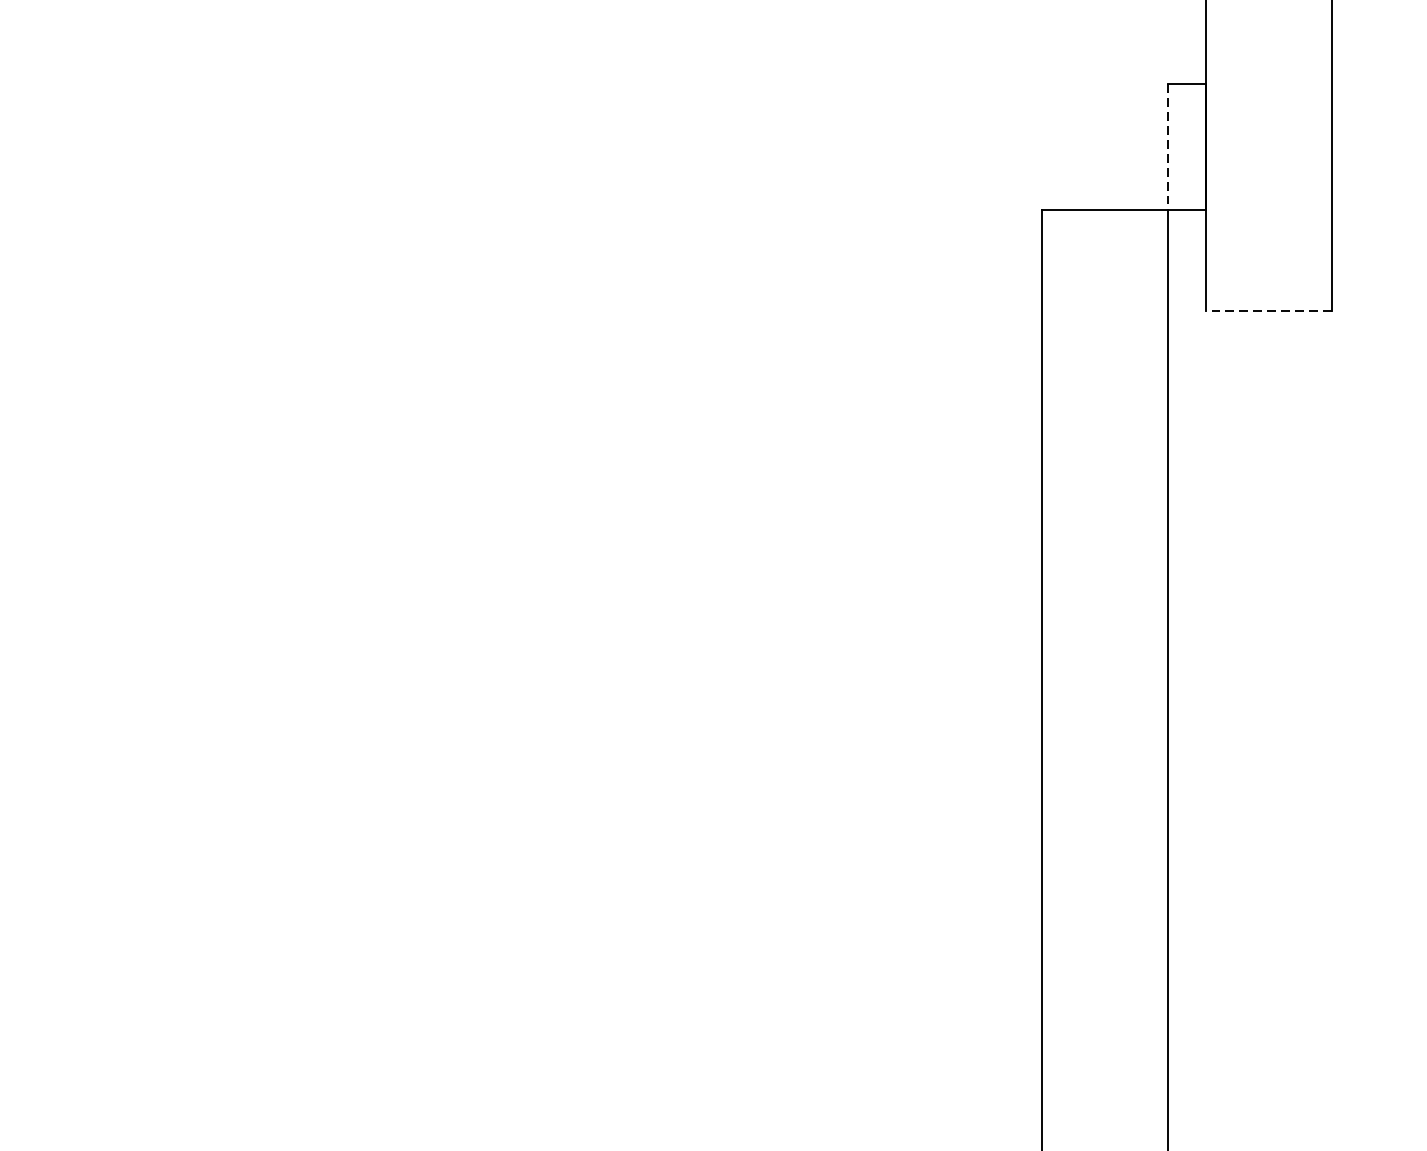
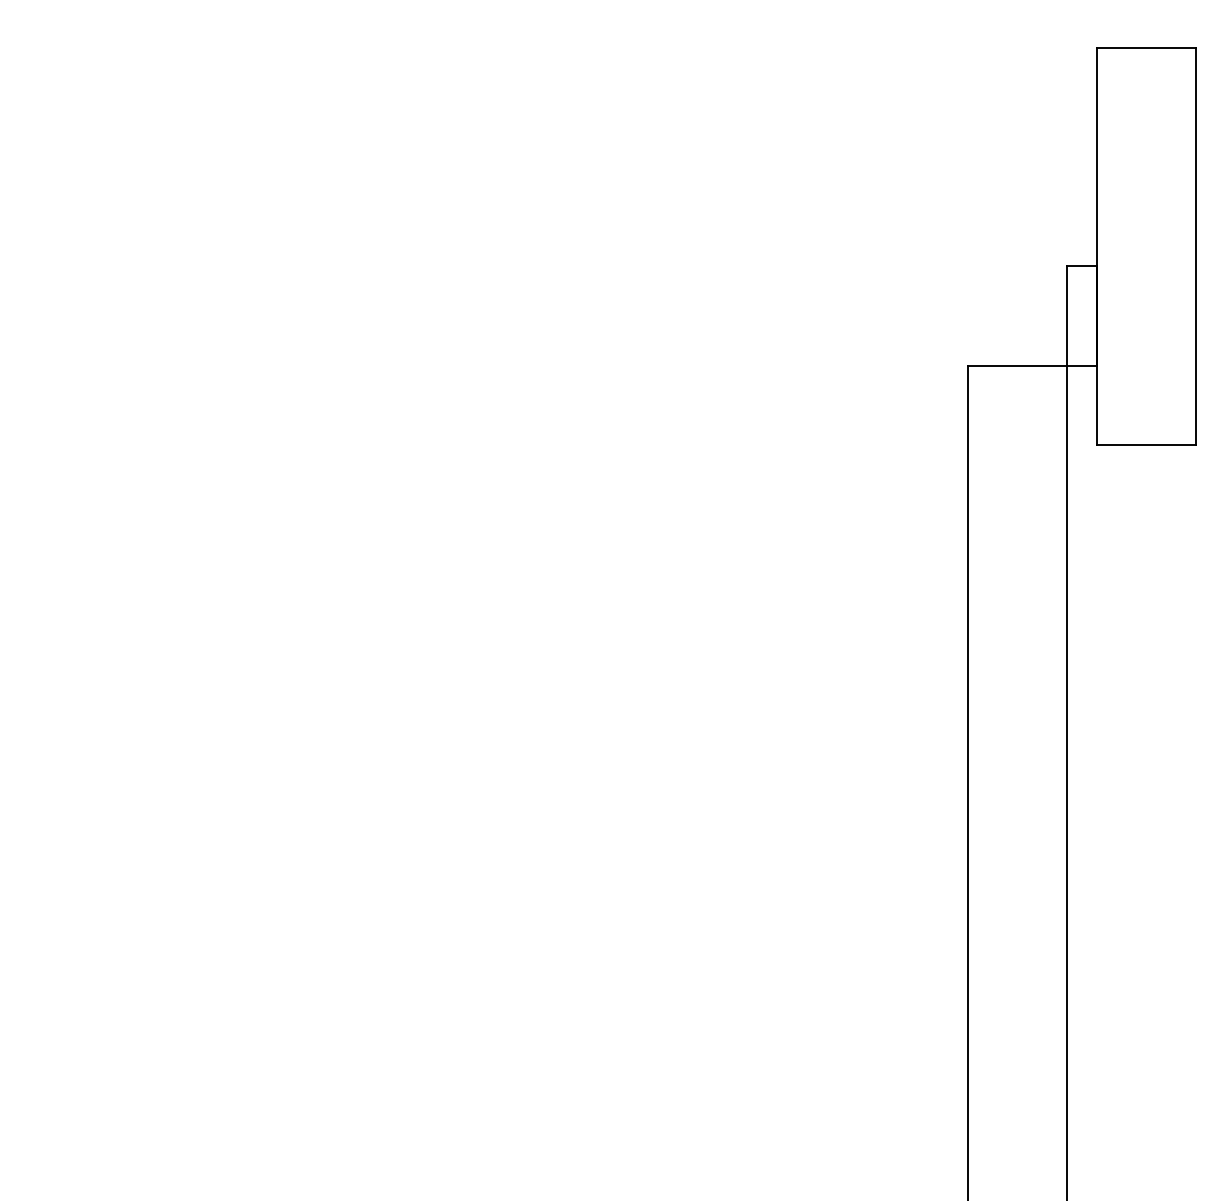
line: (1167, 147) -> (1066, 316), dashed -> solid
line: (1269, 311) -> (1146, 445), dashed -> solid

